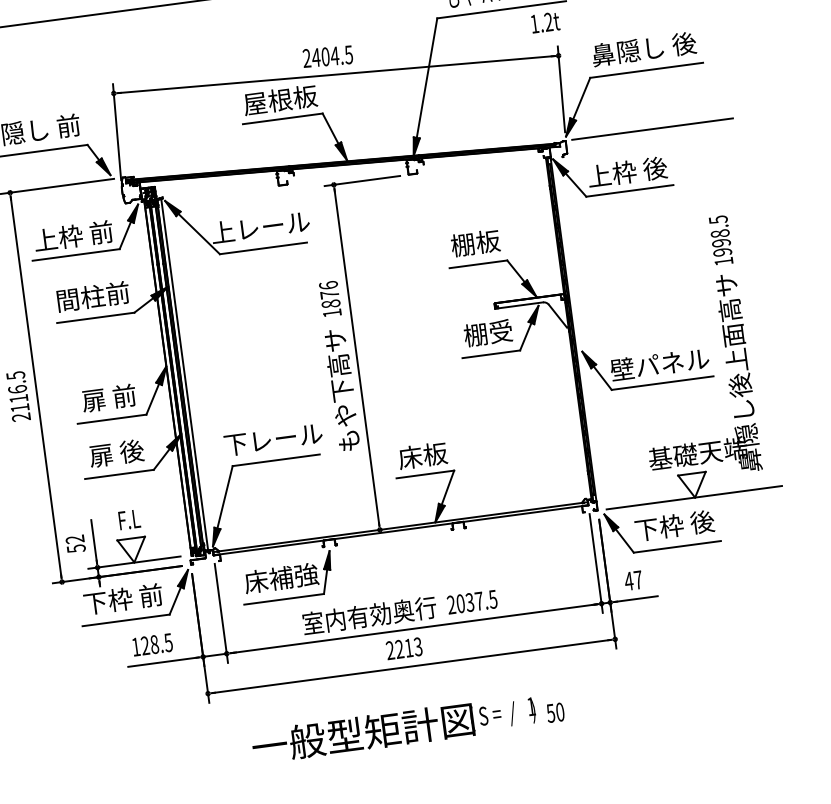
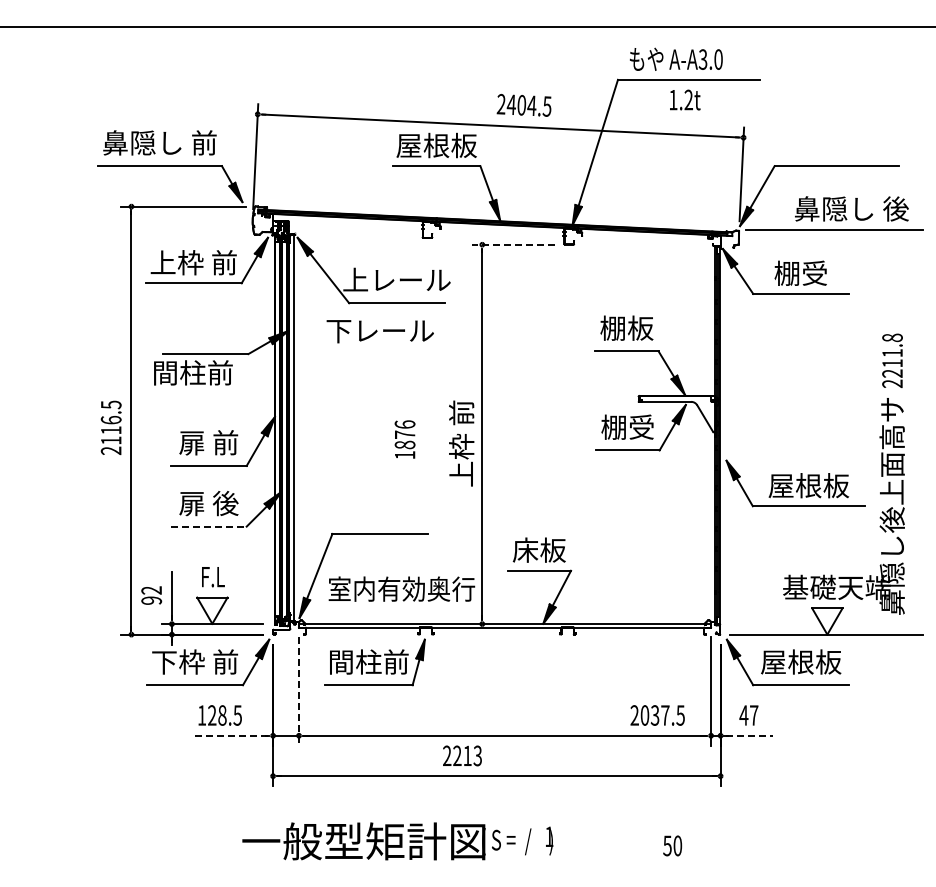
text: (545, 22) -> (685, 99), moved
text: (643, 48) -> (851, 208), moved
text: (327, 56) -> (523, 105), moved
text: (627, 172) -> (801, 273), 上枠 後 -> 棚受
line: (362, 180) -> (513, 244), solid -> dashed
text: (721, 240) -> (892, 360), 1998.5 -> 2211.8
text: (93, 296) -> (193, 372), moved
text: (329, 299) -> (404, 439), moved
text: (659, 364) -> (808, 485), 壁パネル -> 屋根板
text: (342, 389) -> (461, 467), もや下高サ -> 上枠 前
text: (272, 439) -> (379, 331), moved
line: (119, 474) -> (208, 526), solid -> dashed
text: (674, 525) -> (801, 661), 下枠 後 -> 屋根板
text: (76, 548) -> (151, 600), 52 -> 92
text: (280, 577) -> (368, 661), 床補強 -> 間柱前
line: (636, 598) -> (749, 735), solid -> dashed
text: (472, 602) -> (657, 715), moved
line: (221, 613) -> (299, 691), solid -> dashed
text: (369, 615) -> (401, 588), moved
text: (404, 648) -> (462, 755), moved
line: (163, 661) -> (229, 735), solid -> dashed
text: (555, 712) -> (672, 845), moved
text: (393, 729) -> (397, 841), moved

